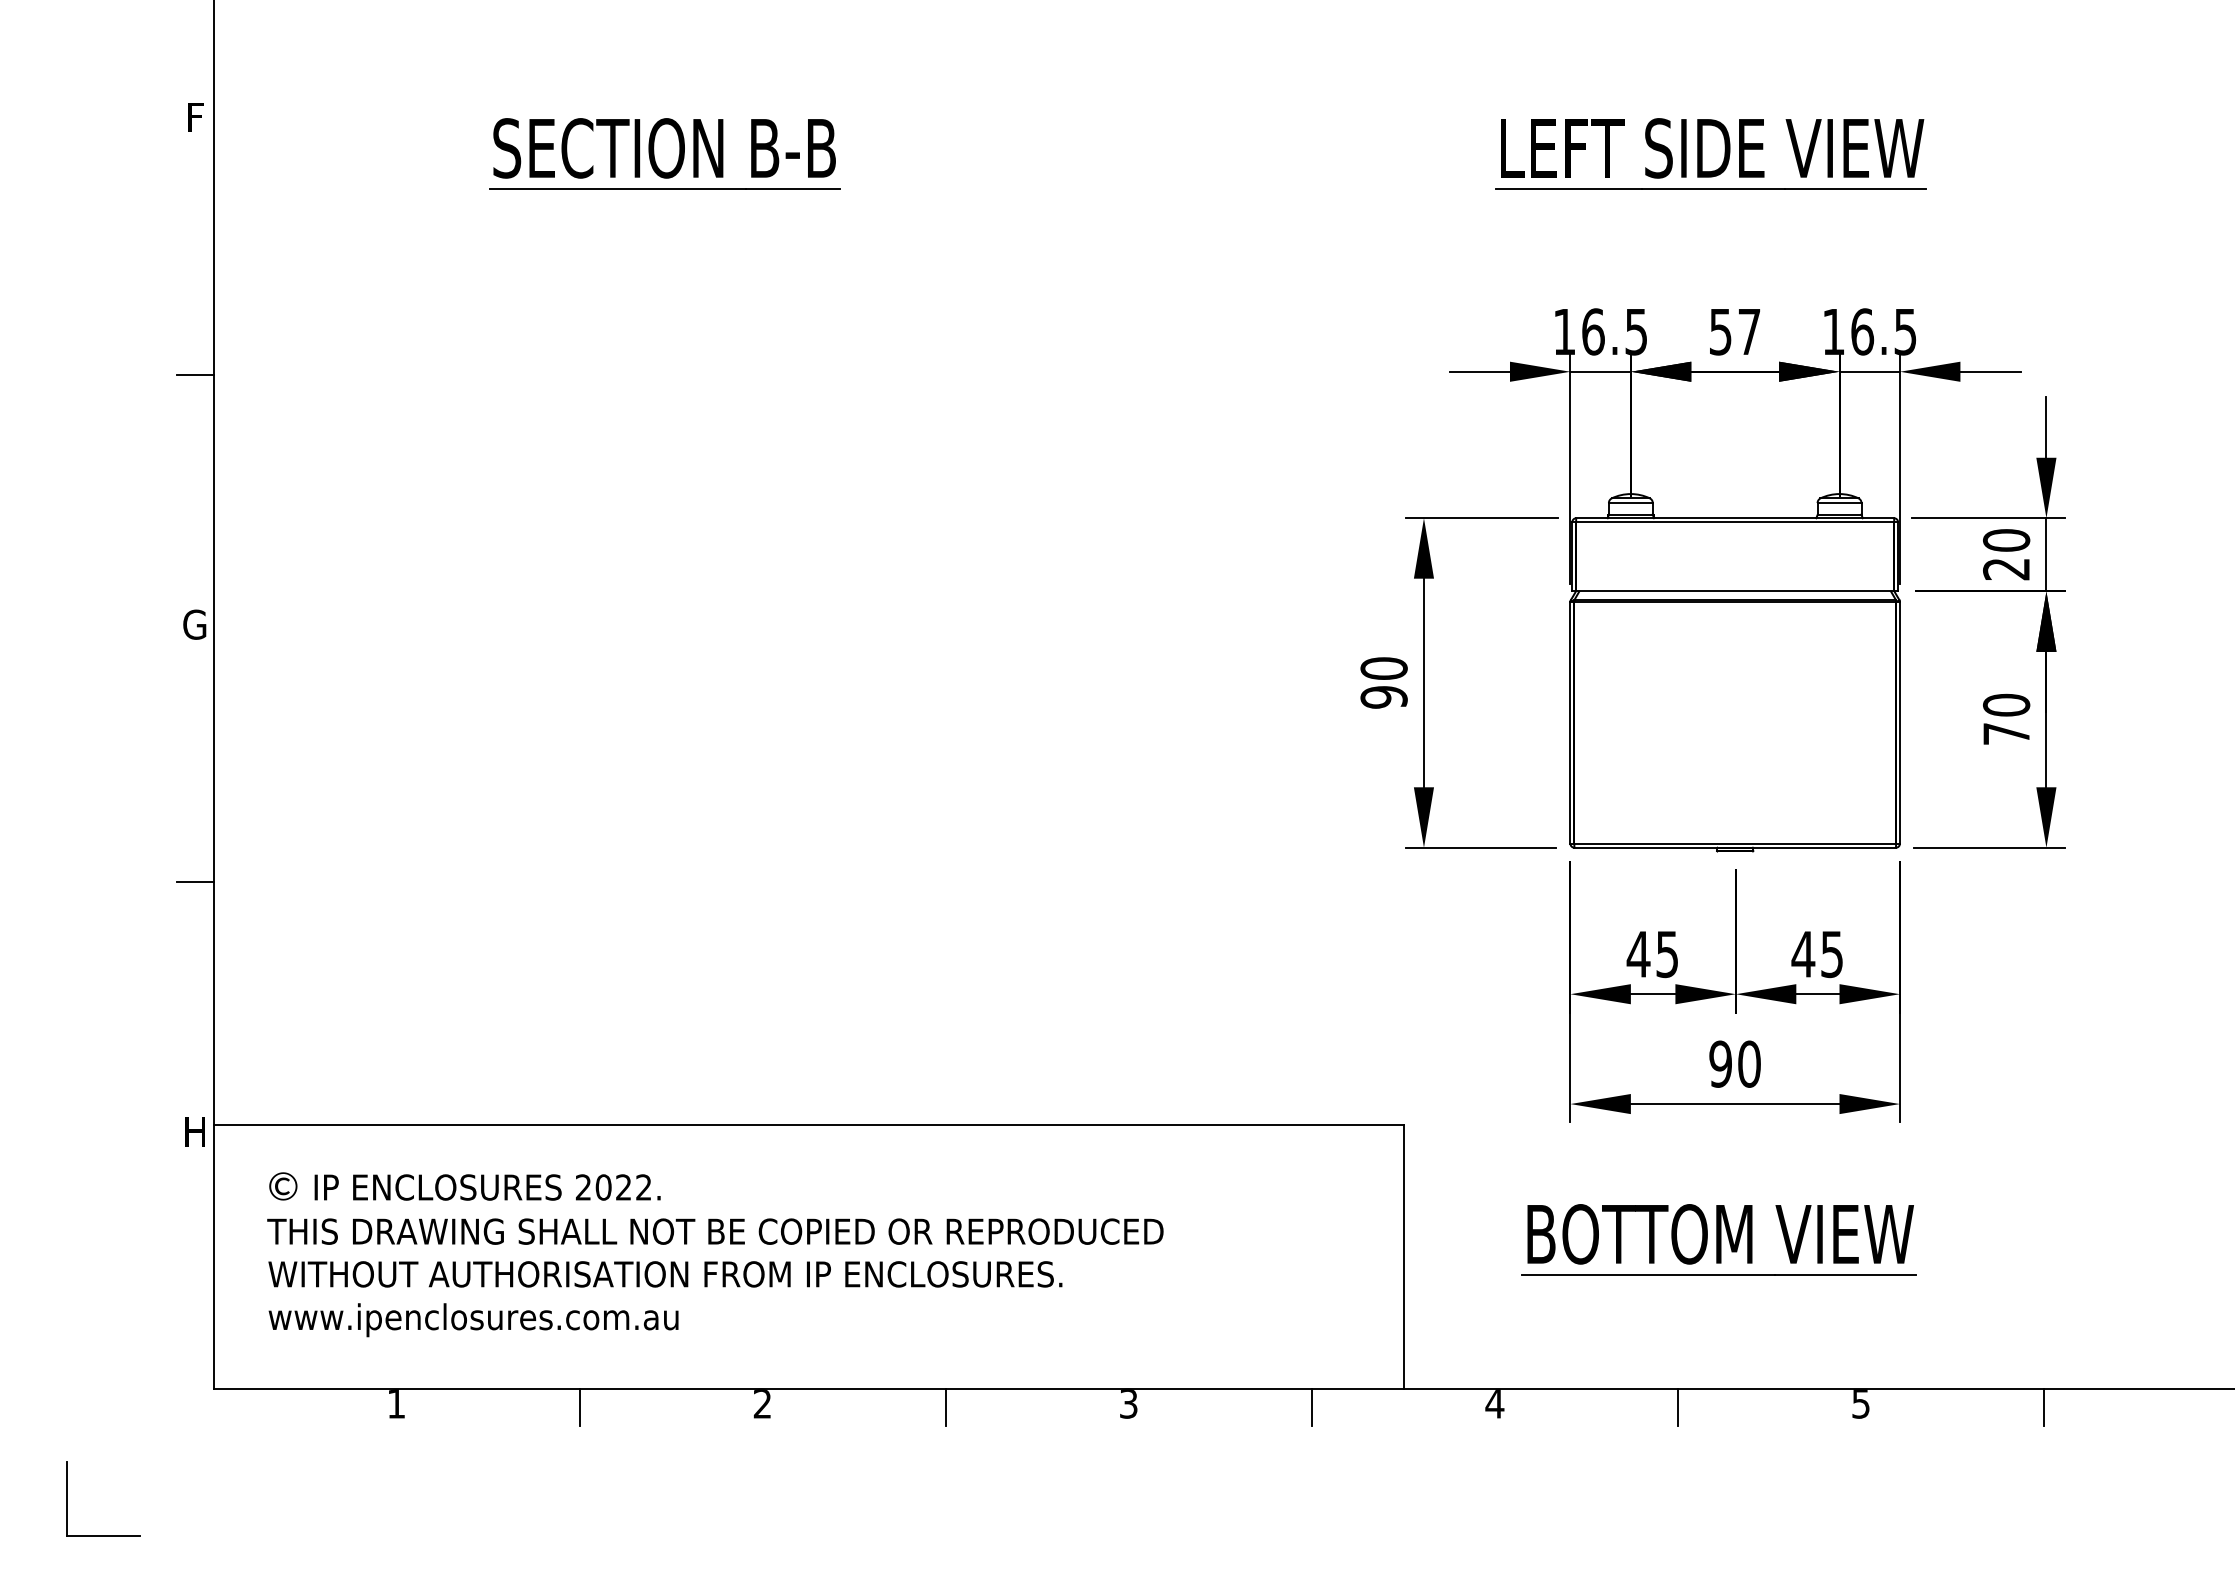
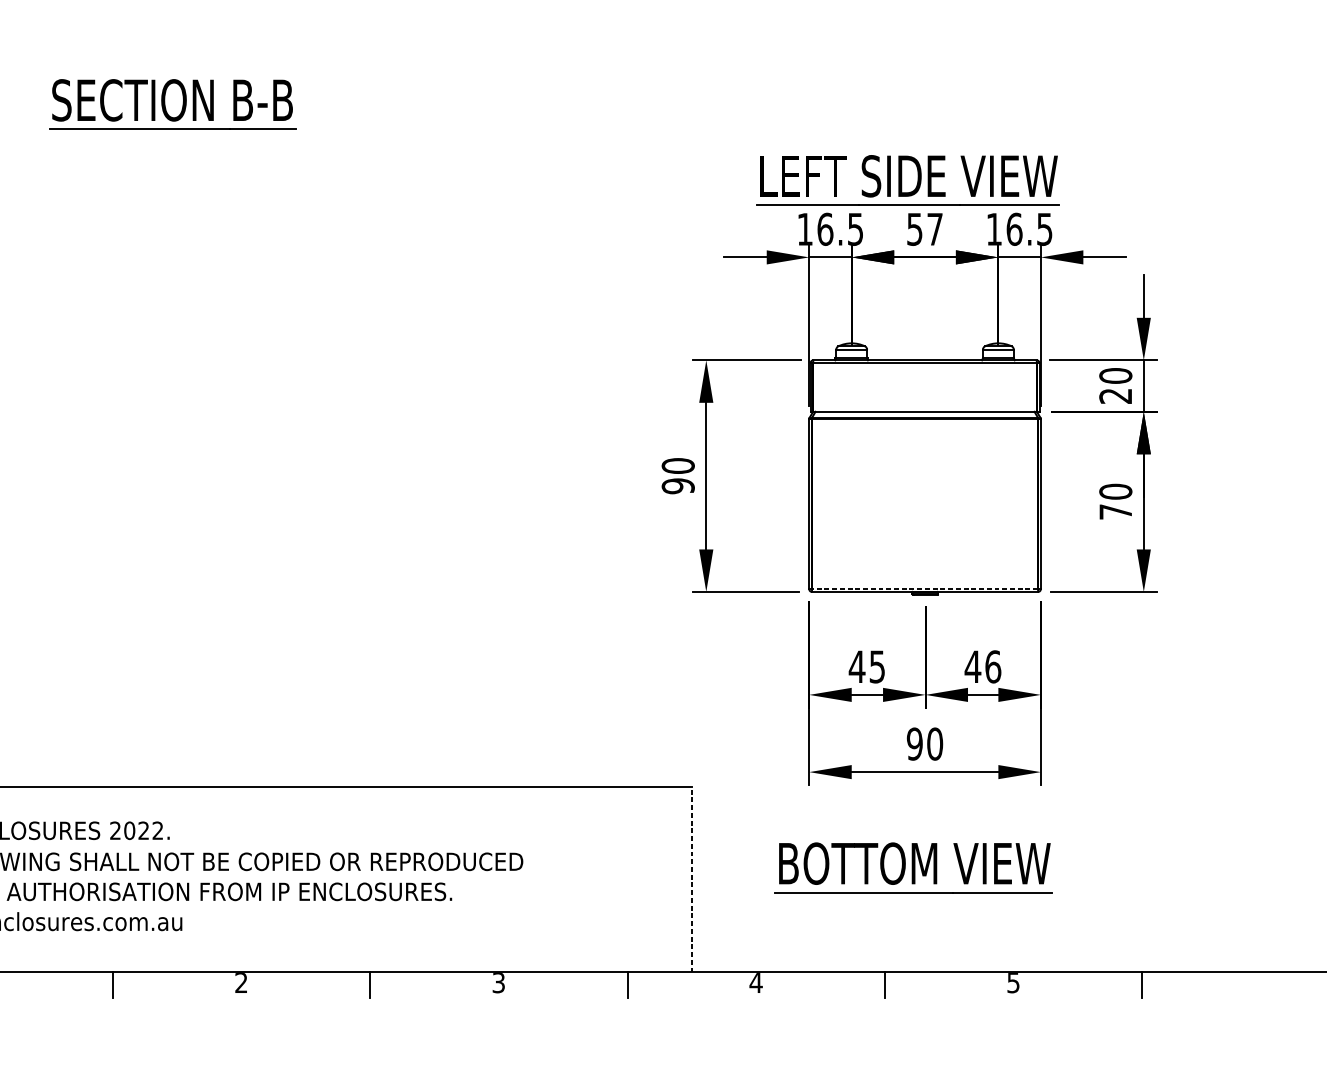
part: (1710, 153) -> (907, 179), moved
line: (1735, 843) -> (925, 588), solid -> dashed
text: (1832, 954) -> (993, 666), 45 -> 46
line: (1404, 1257) -> (692, 879), solid -> dashed

